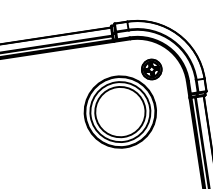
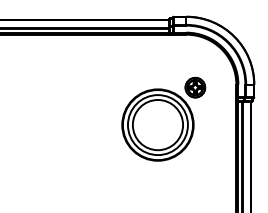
part: (124, 104) -> (163, 118), moved

